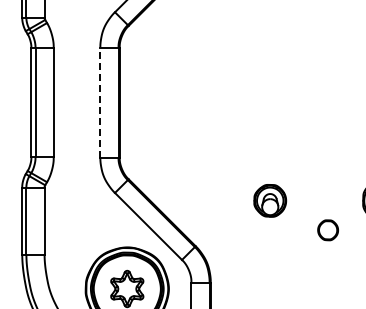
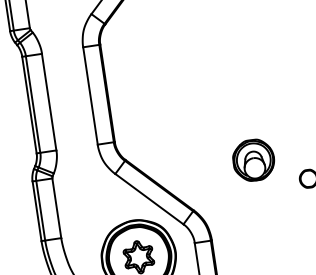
line: (100, 102) -> (90, 95), dashed -> solid
part: (269, 200) -> (252, 160), size x1.43

